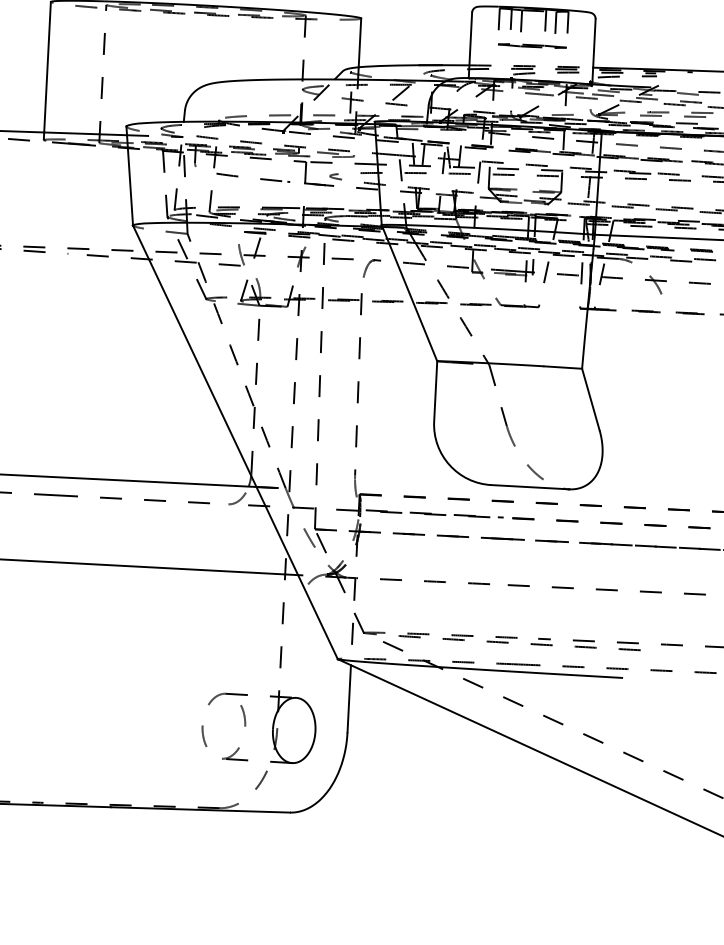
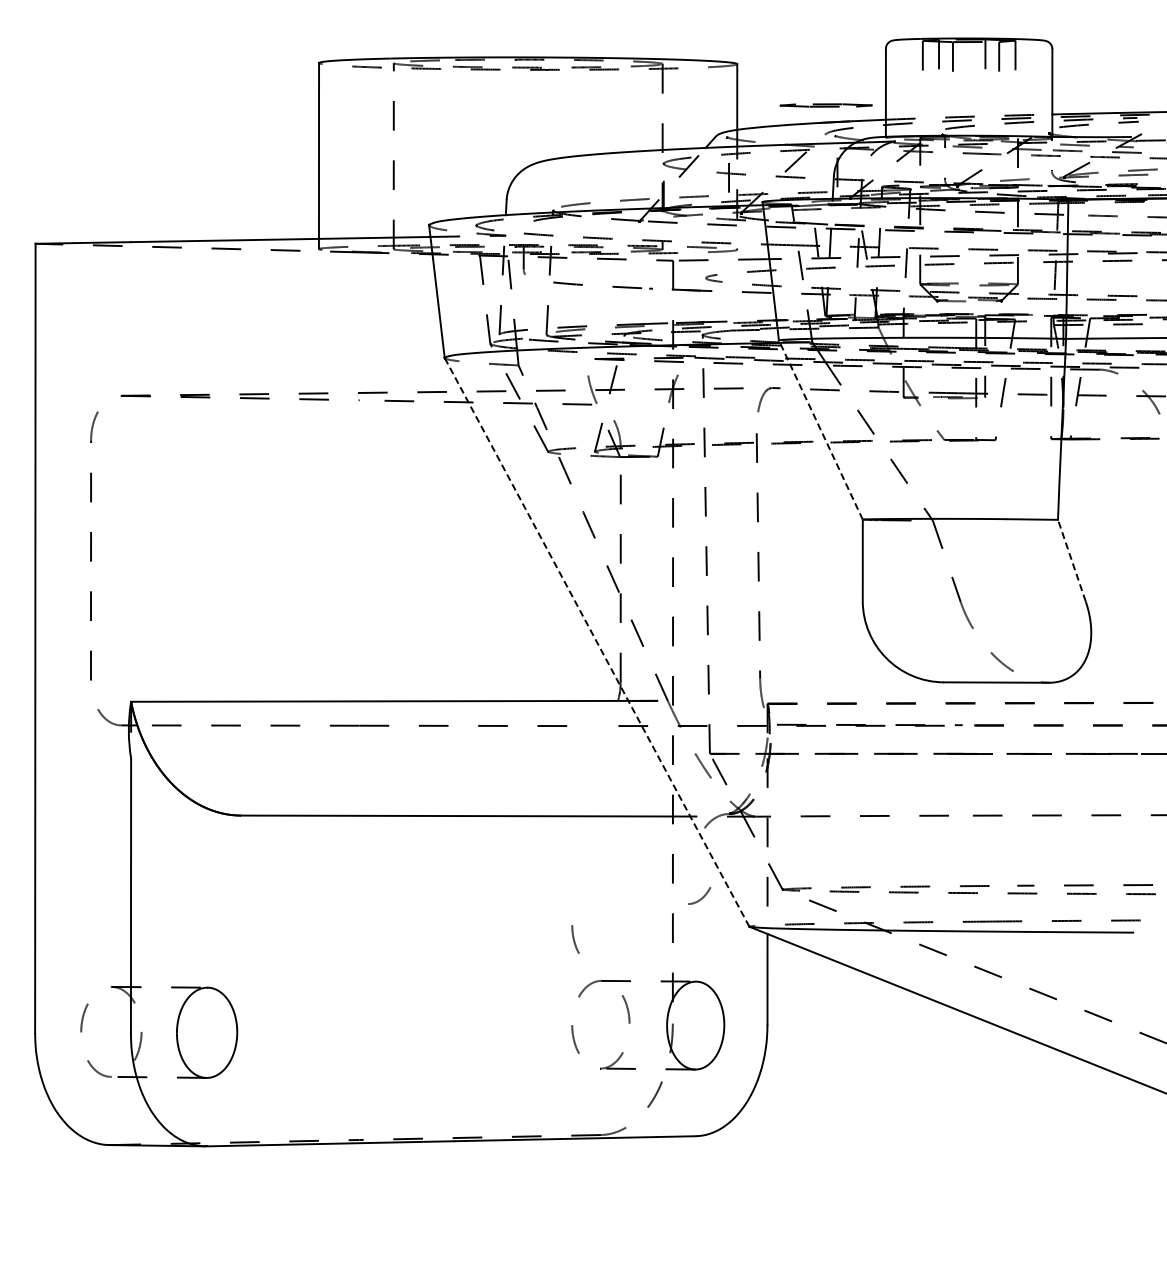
part: (531, 46) -> (825, 105), moved
line: (409, 293) -> (820, 430), solid -> dashed
line: (590, 399) -> (1071, 560), solid -> dashed
line: (235, 442) -> (597, 642), solid -> dashed
part: (237, 498) -> (699, 895), moved
curve: (207, 662) -> (574, 939), added

